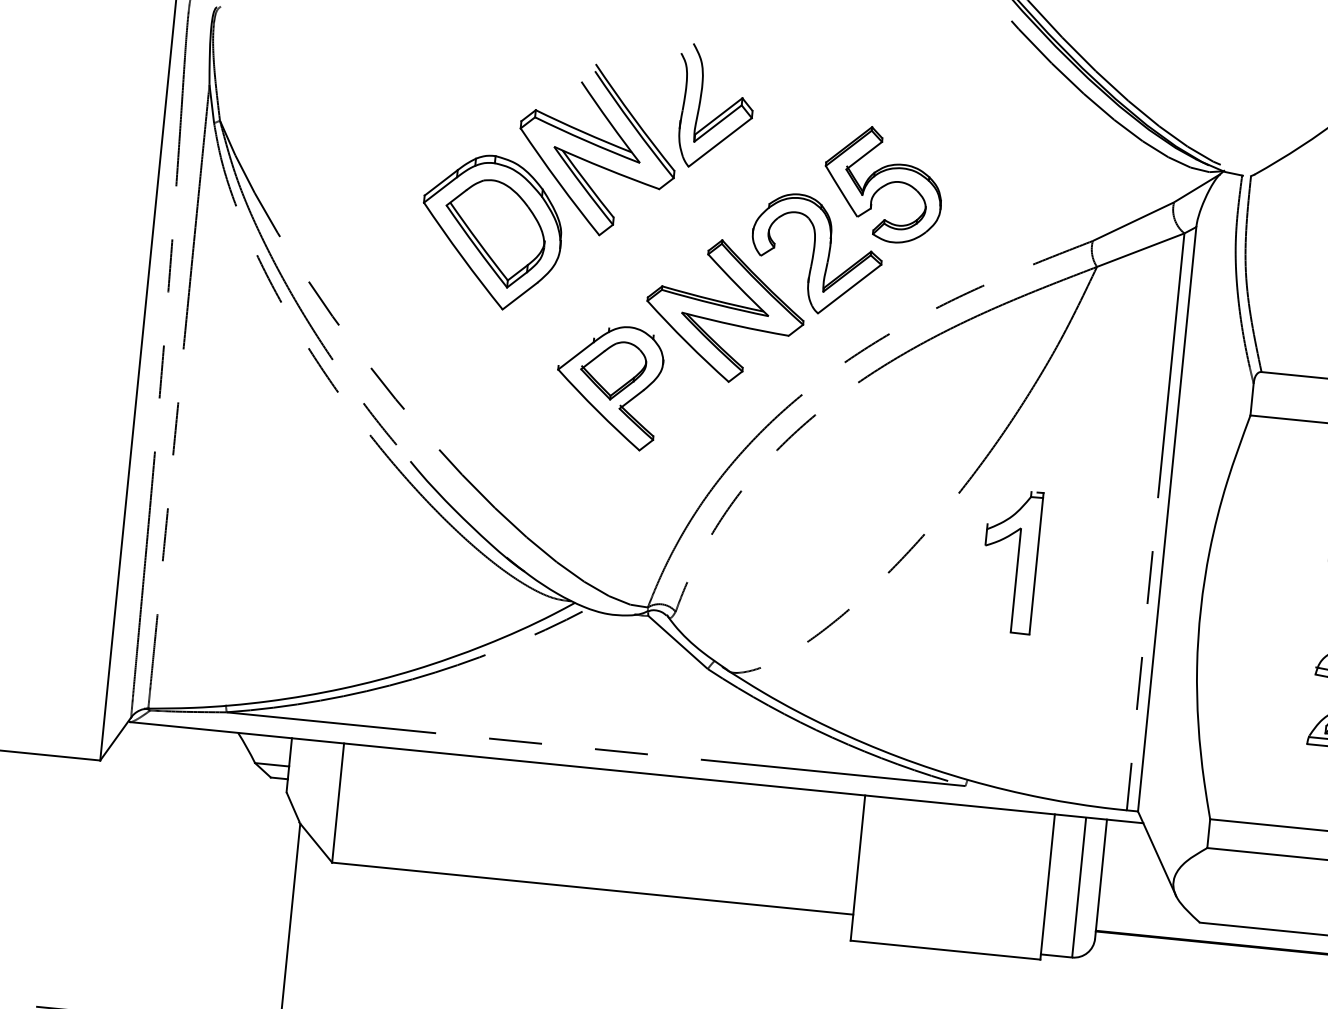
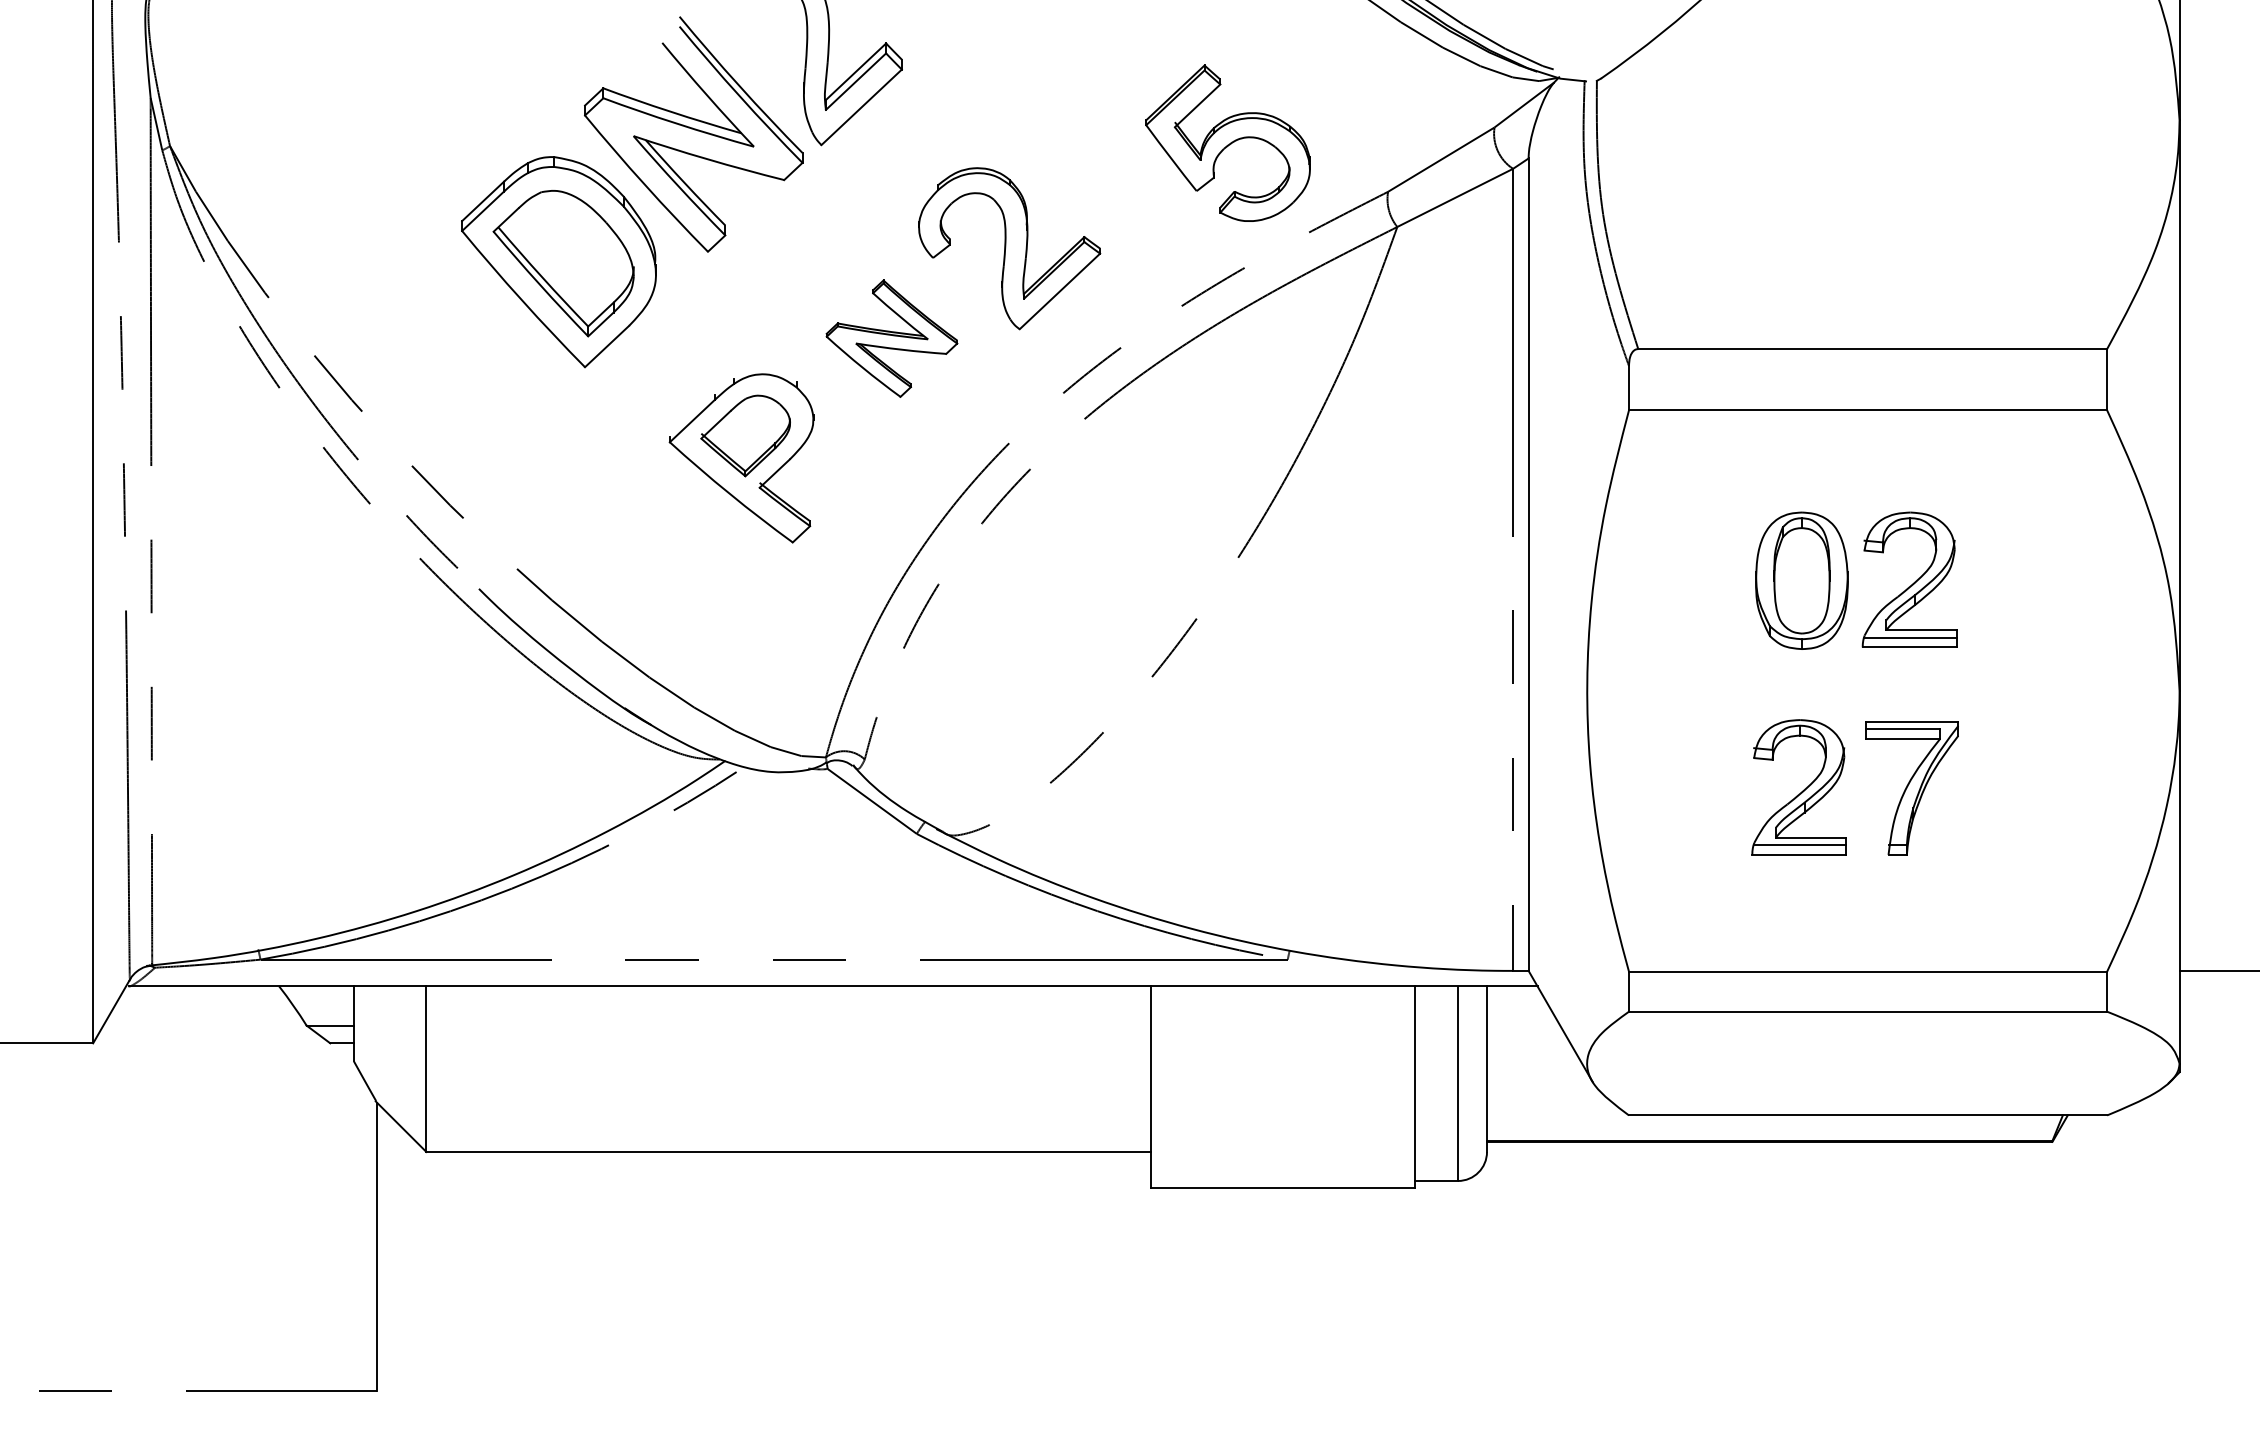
part: (883, 184) -> (1227, 142), moved
part: (725, 310) -> (891, 338), size x0.6
part: (1017, 561) -> (1328, 643), removed

